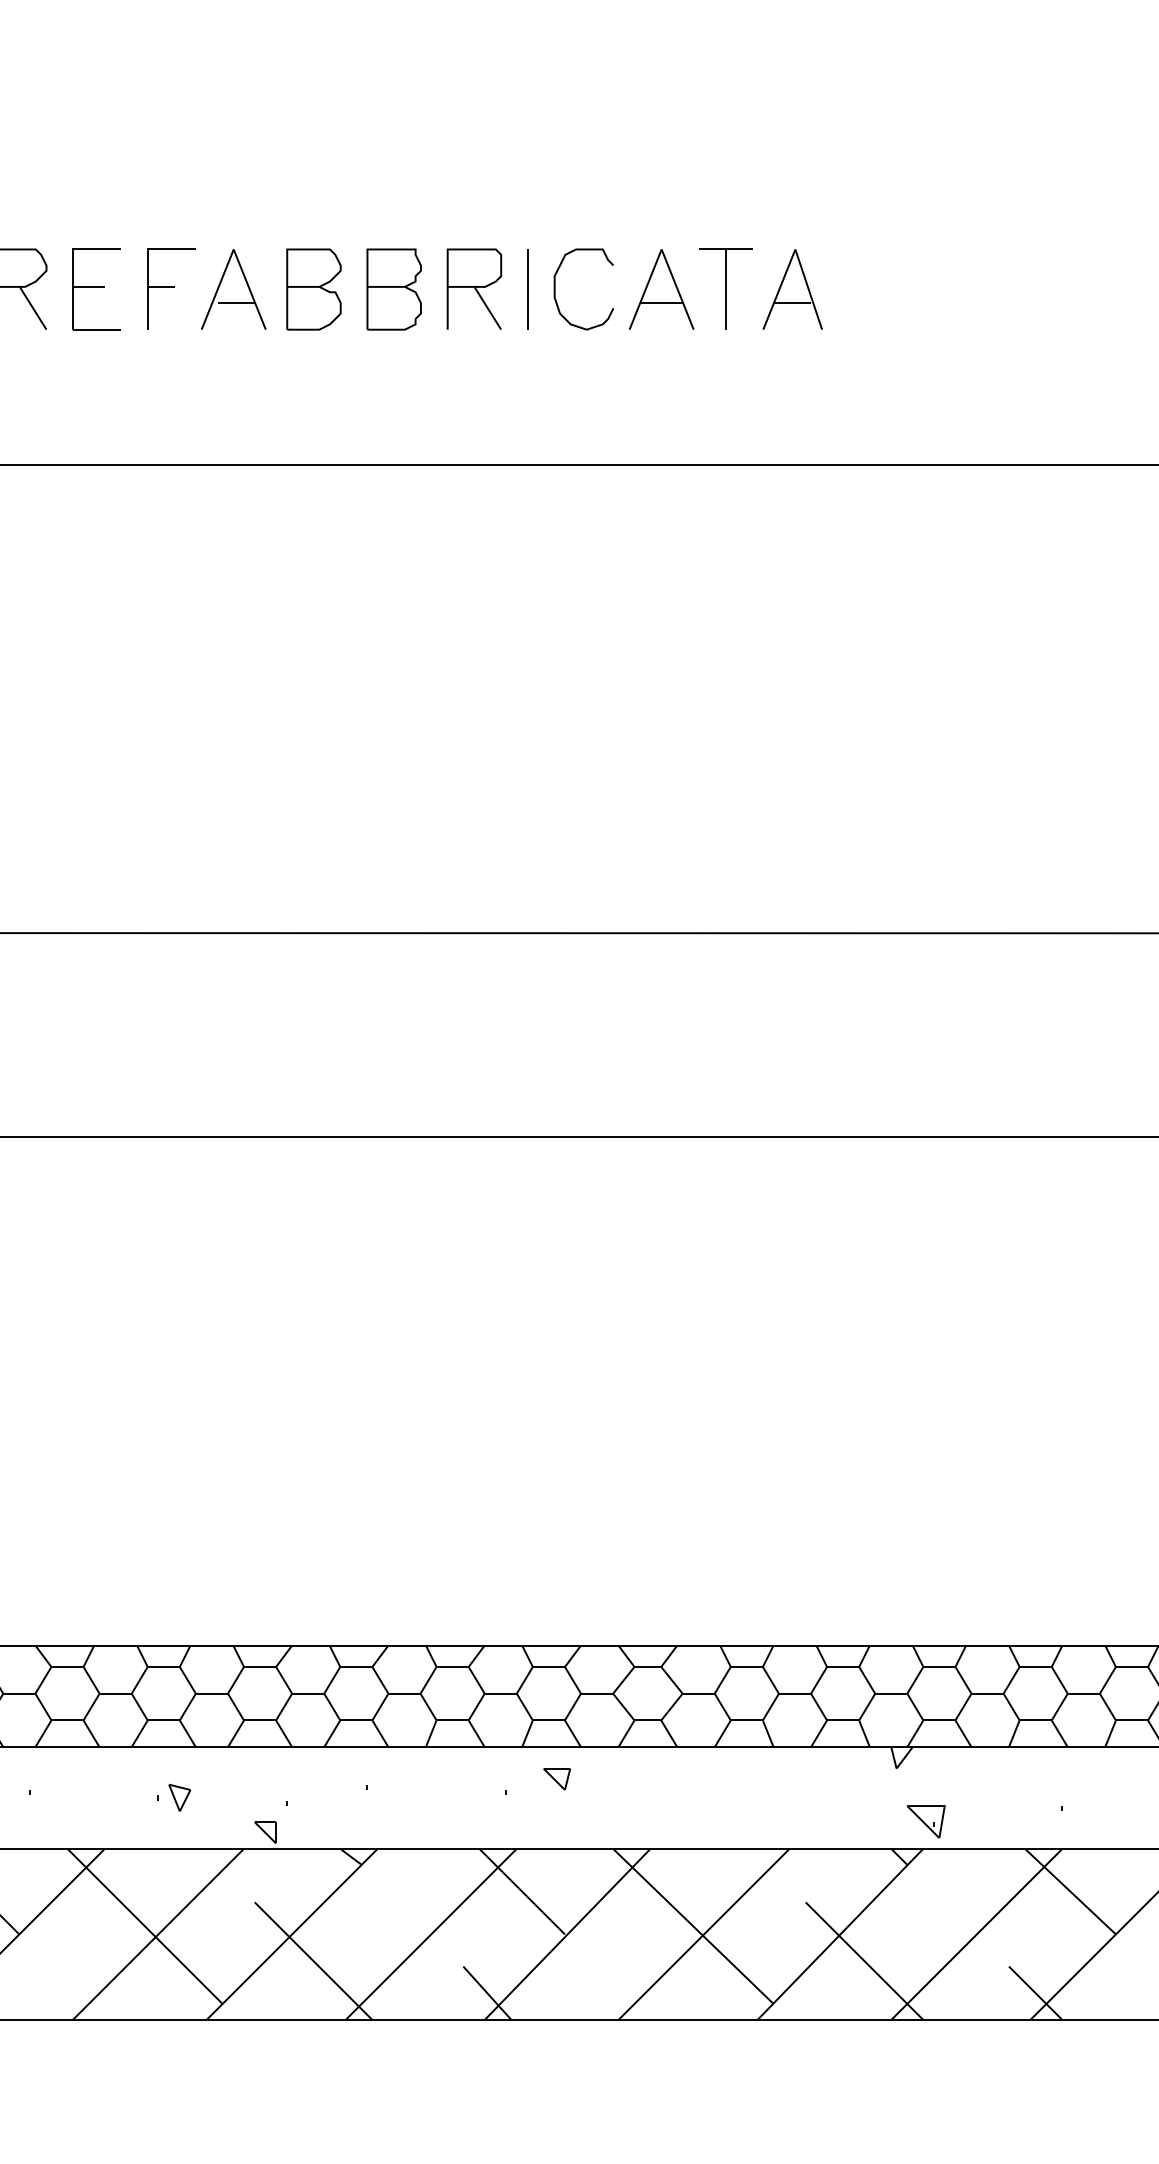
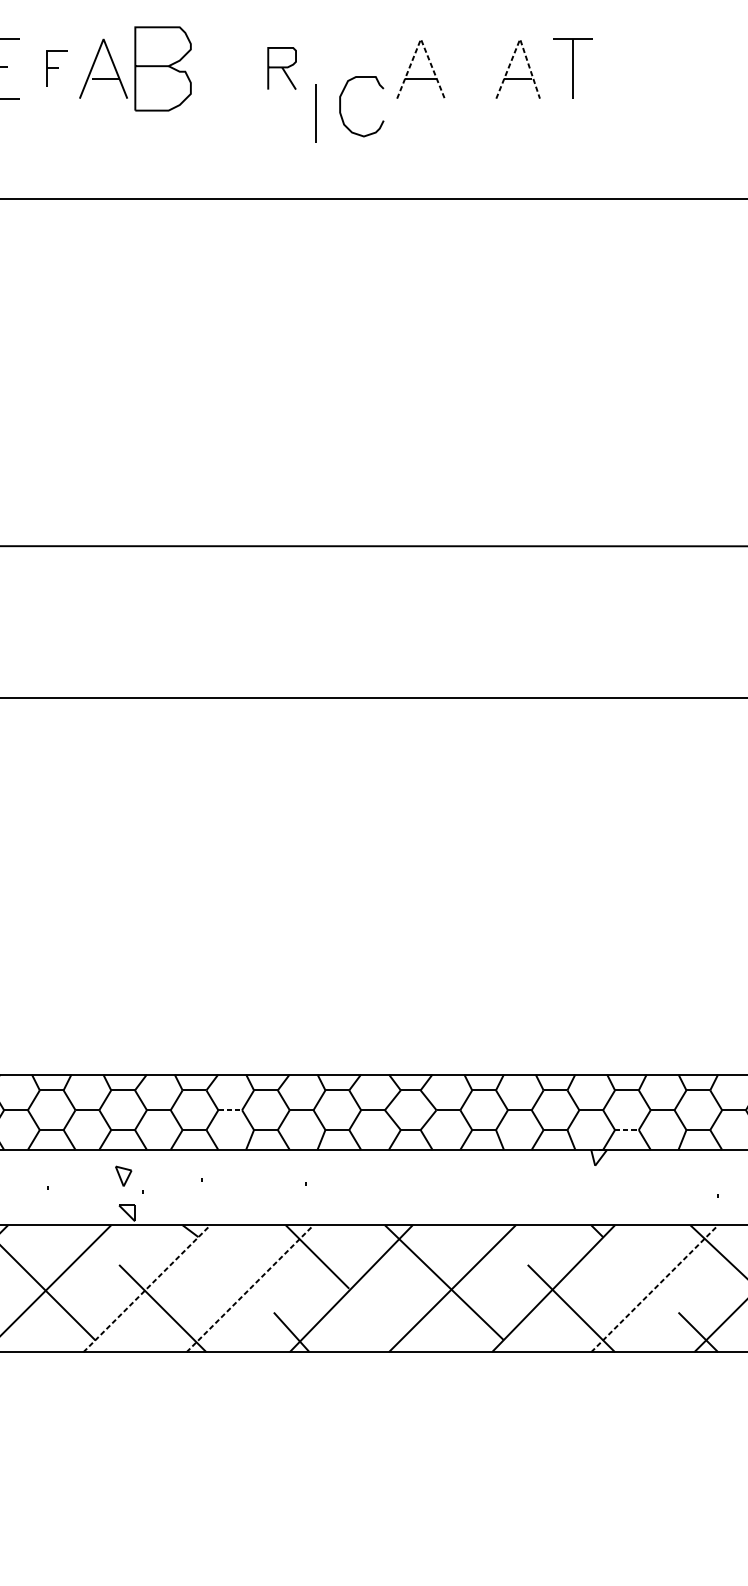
line: (661, 249) -> (420, 39), solid -> dashed
line: (795, 249) -> (520, 39), solid -> dashed
part: (171, 288) -> (57, 68), size x0.6
part: (474, 288) -> (282, 68), size x0.7
part: (725, 288) -> (572, 68), moved
part: (313, 289) -> (162, 68), size x1.4
part: (393, 289) -> (222, 68), removed
line: (527, 289) -> (315, 113), moved
curve: (555, 289) -> (340, 106), moved
line: (404, 1693) -> (230, 1110), solid -> dashed
line: (939, 1720) -> (627, 1130), solid -> dashed
part: (556, 1779) -> (342, 1173), removed
part: (179, 1797) -> (123, 1176), moved
part: (925, 1821) -> (616, 1205), removed
line: (292, 1934) -> (147, 1288), solid -> dashed
line: (431, 1934) -> (250, 1288), solid -> dashed
line: (977, 1934) -> (655, 1288), solid -> dashed

